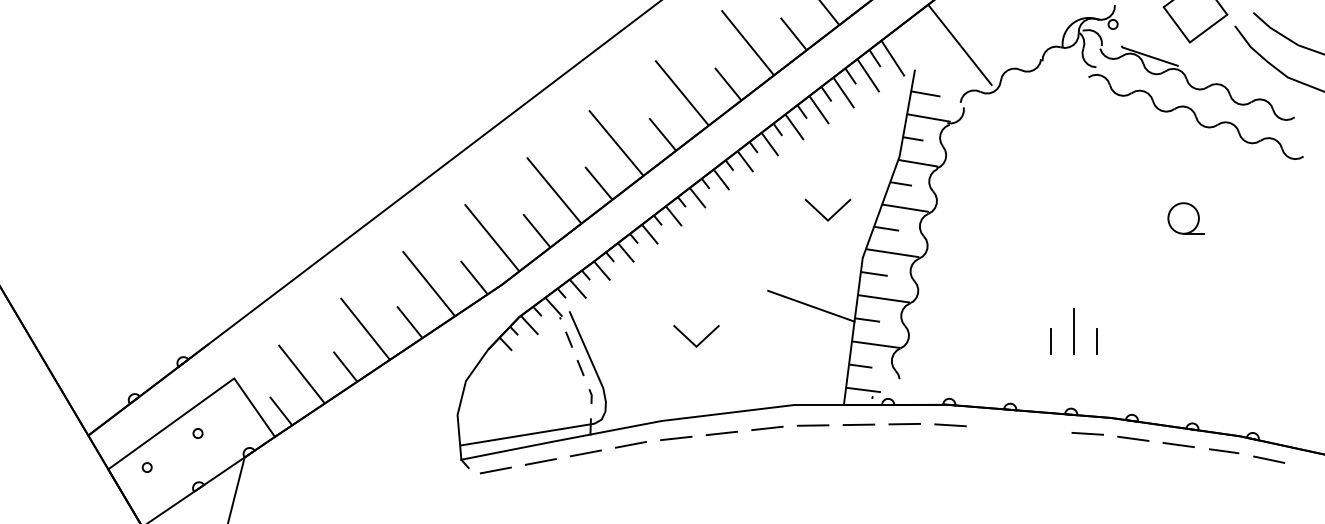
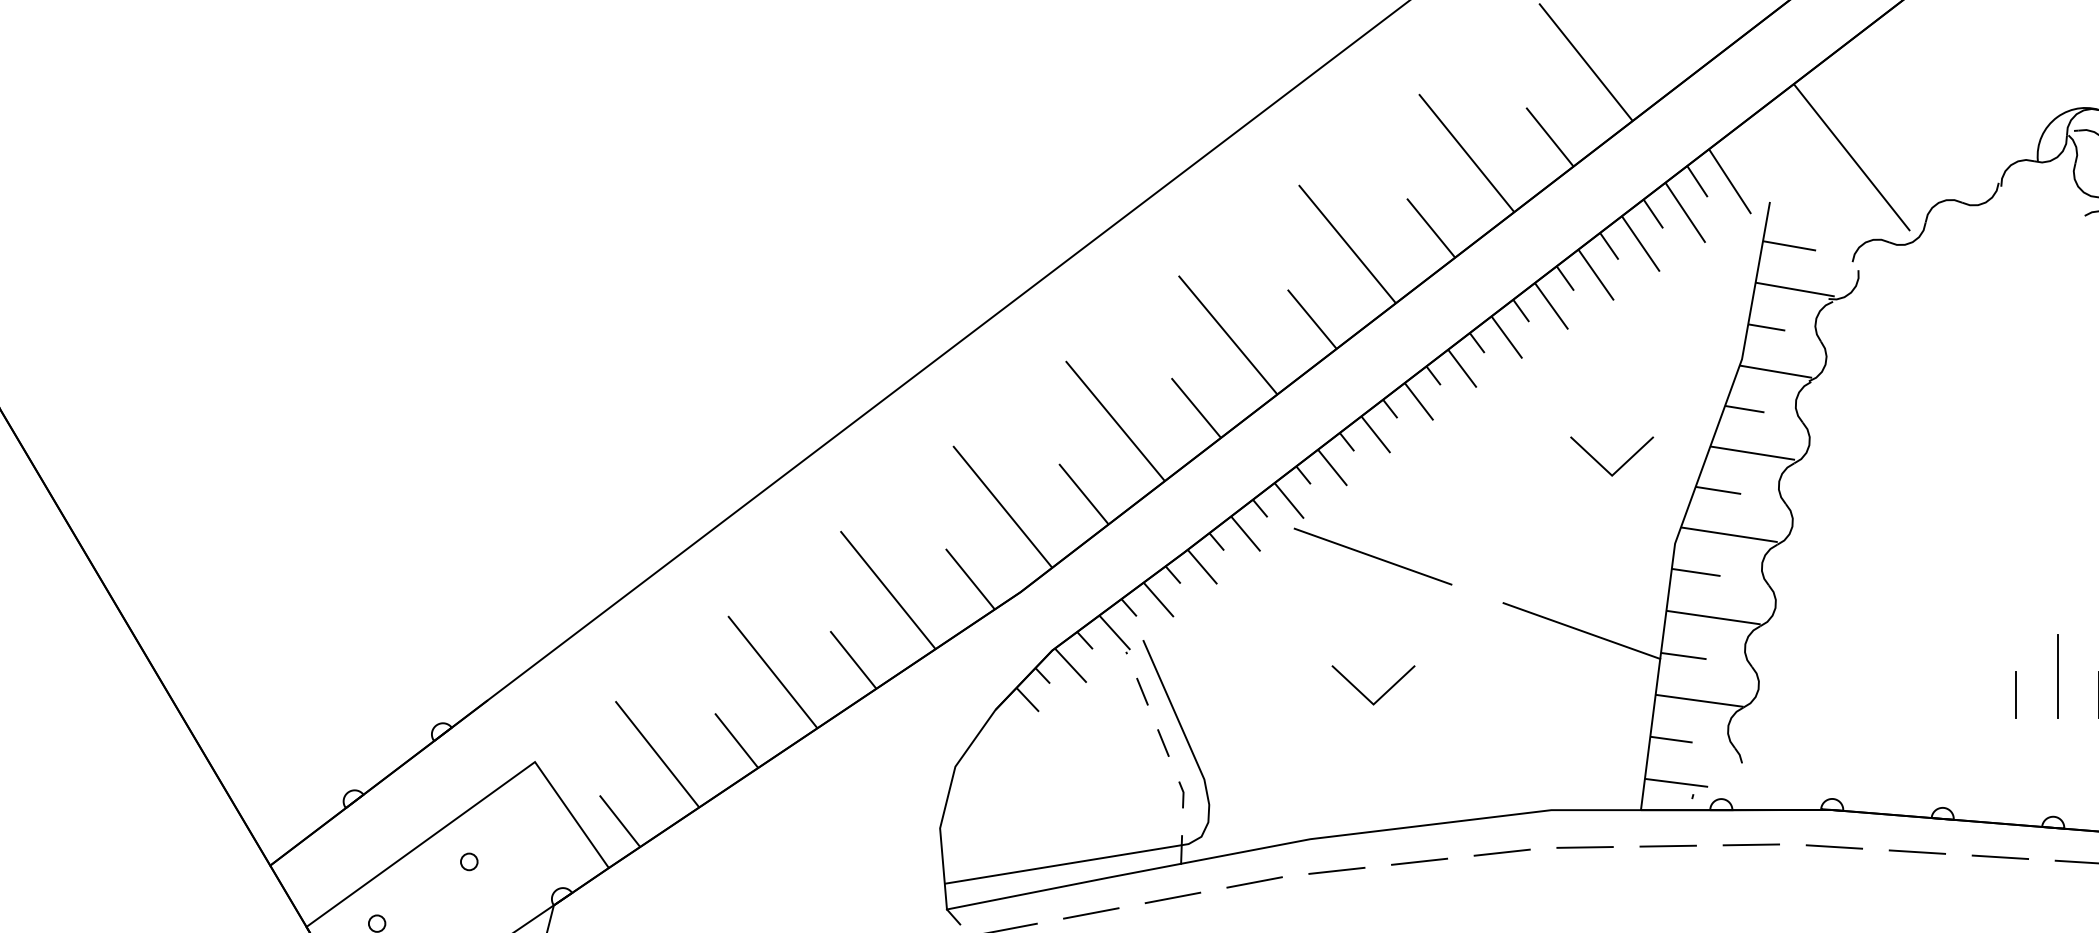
line: (696, 264) -> (1373, 555), added
line: (996, 427) -> (1917, 850), added
line: (1041, 430) -> (1999, 856), added

